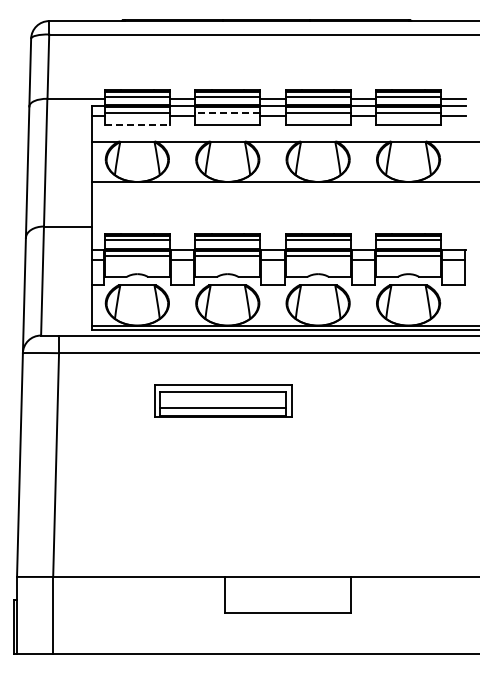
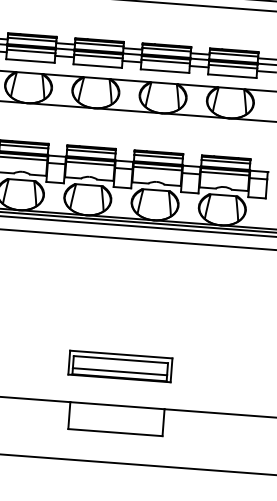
line: (227, 112) -> (98, 56), dashed -> solid
line: (137, 125) -> (30, 61), dashed -> solid
part: (223, 400) -> (120, 365), moved

